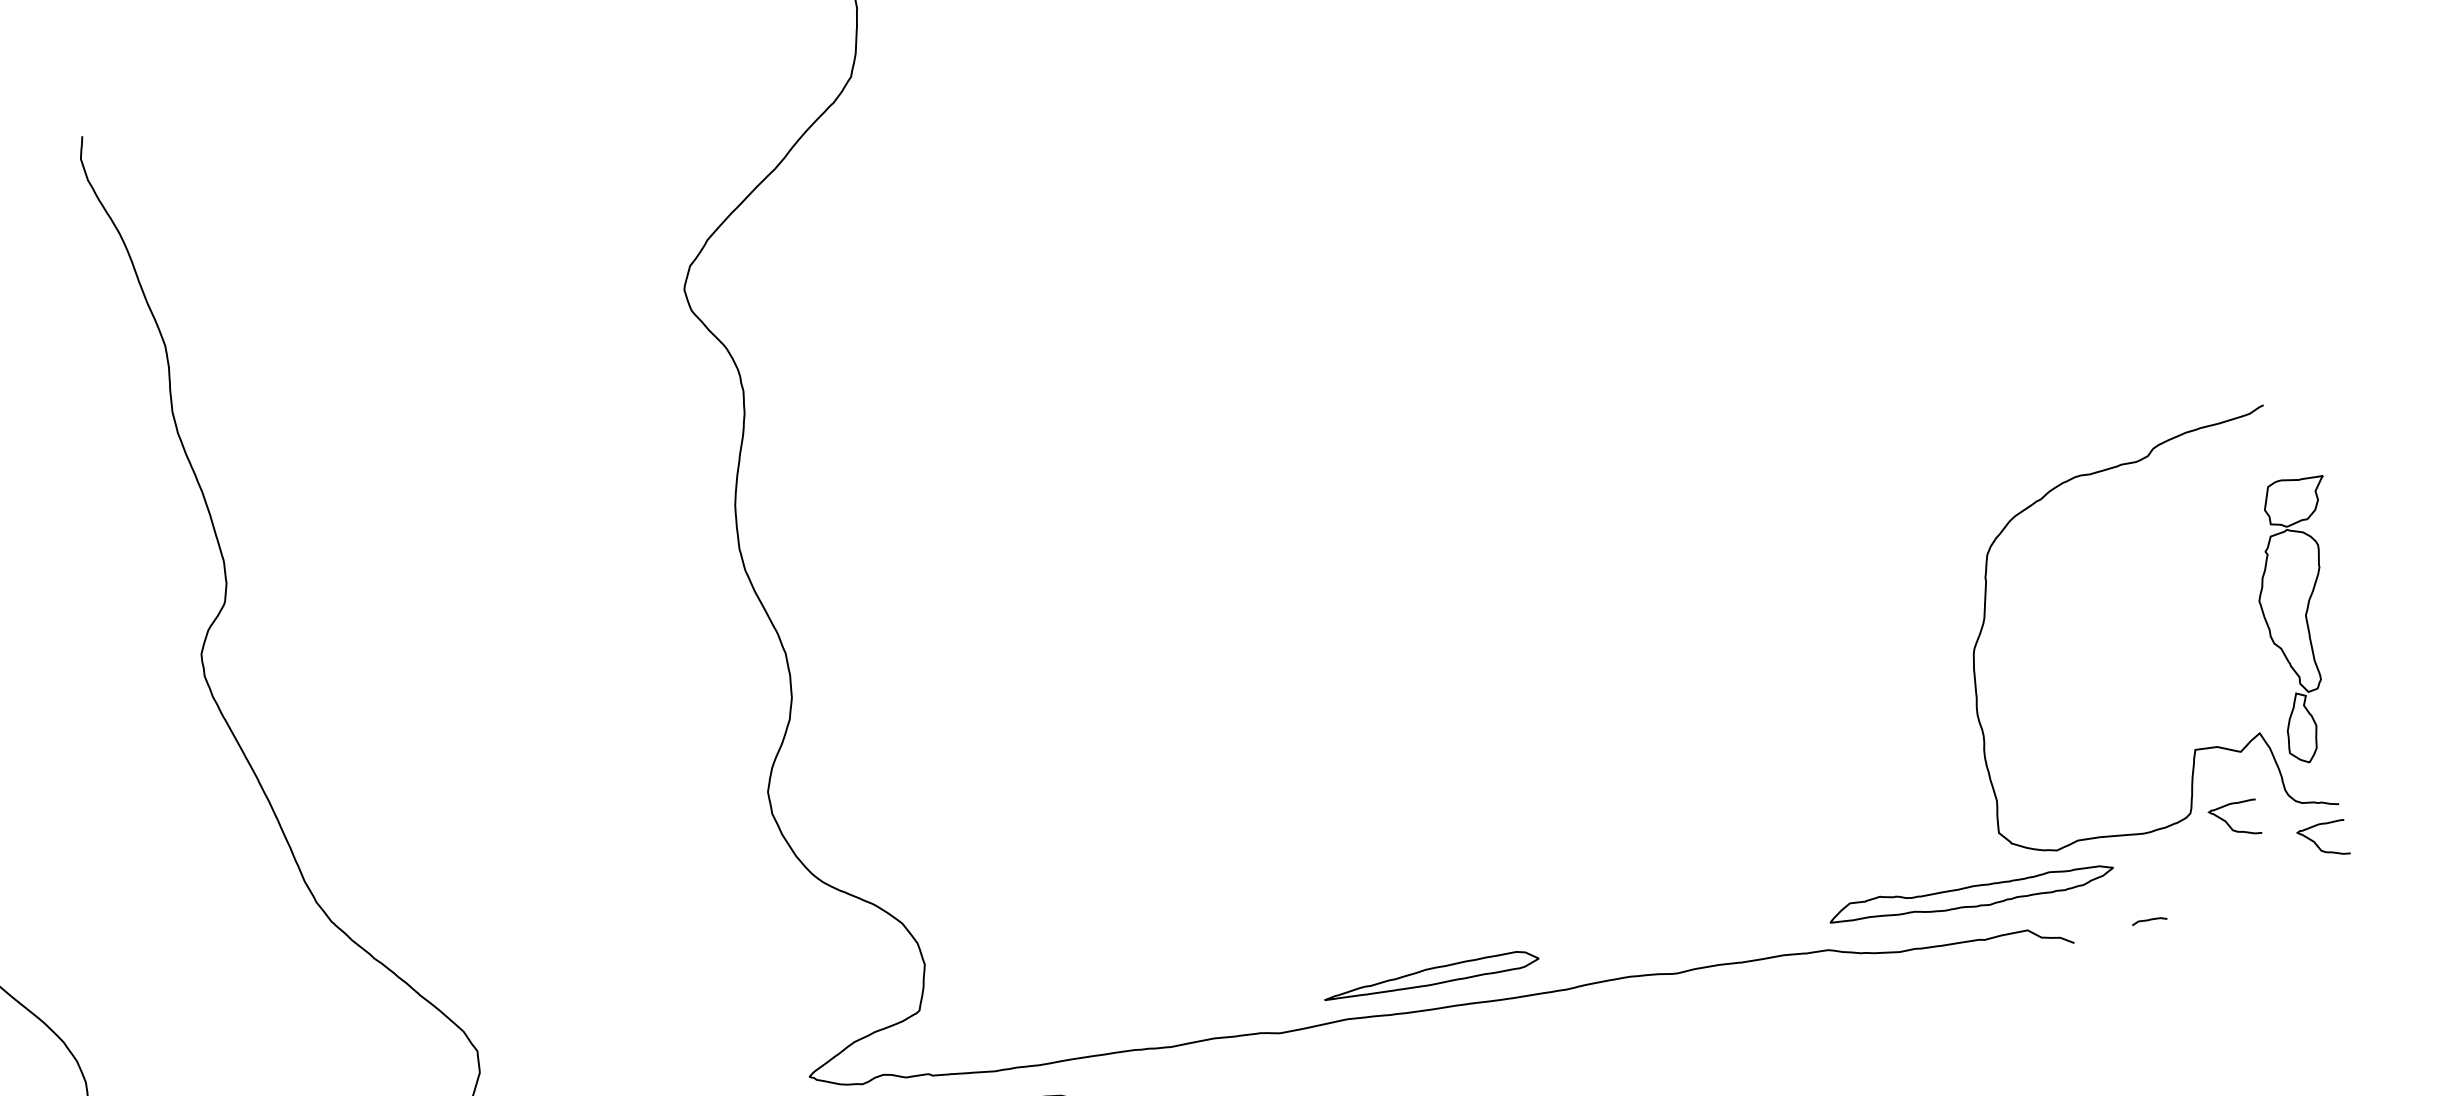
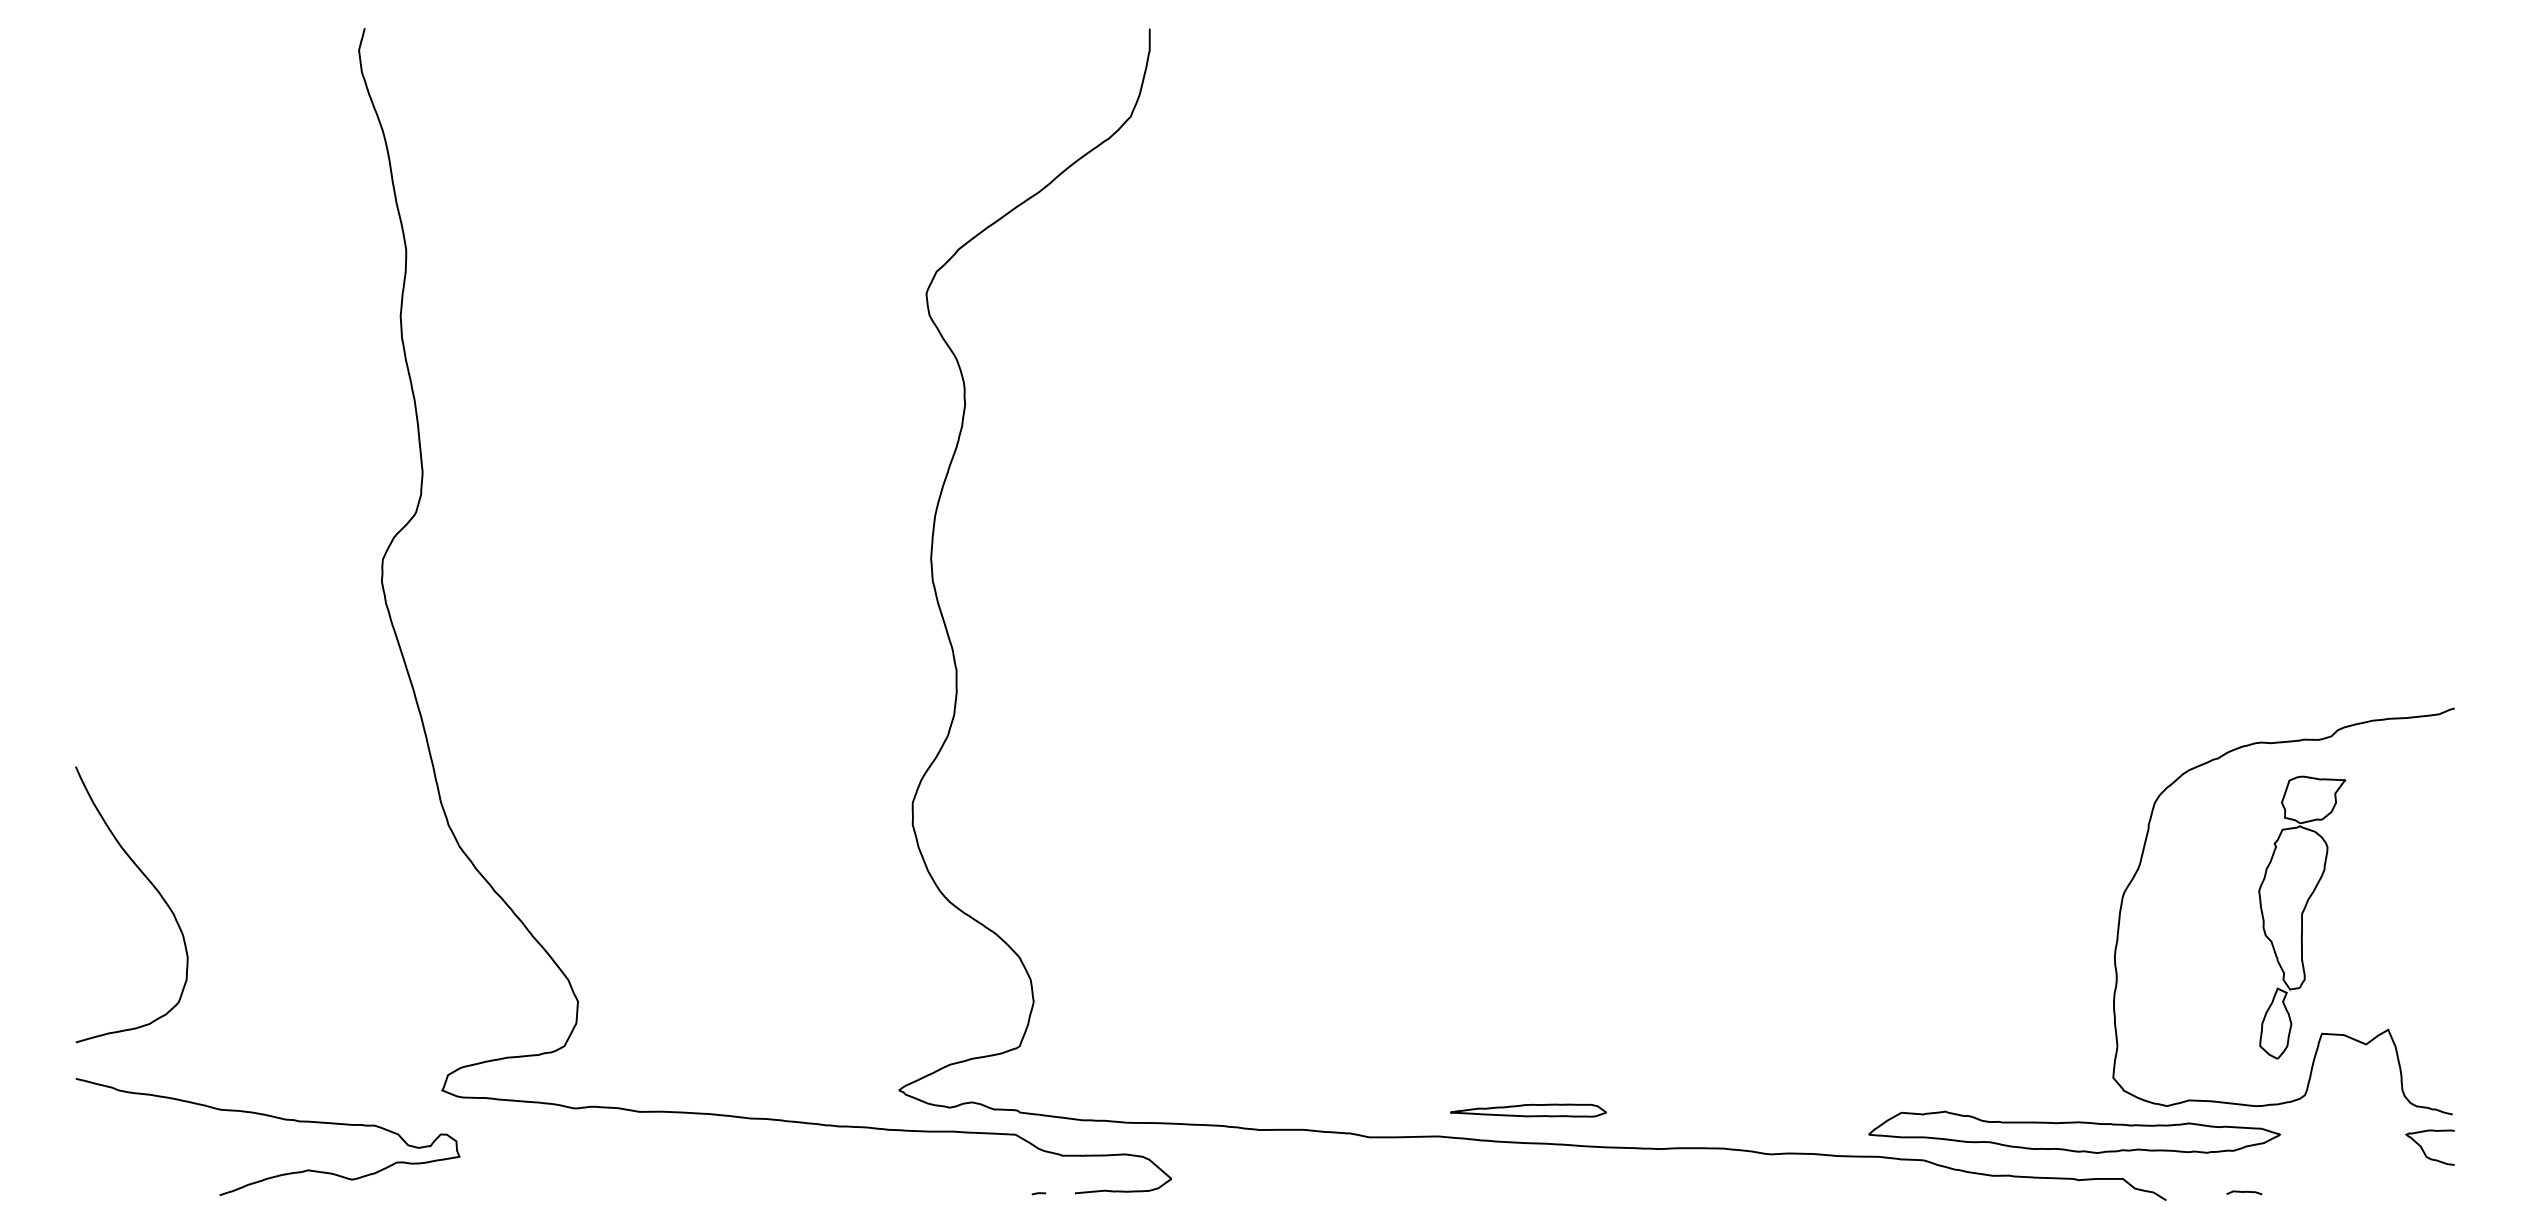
part: (2306, 618) -> (2302, 917), moved
curve: (2228, 823) -> (2340, 1112), removed
part: (1971, 893) -> (2074, 1131), size x1.43
part: (1431, 976) -> (1528, 1110), size x0.71

